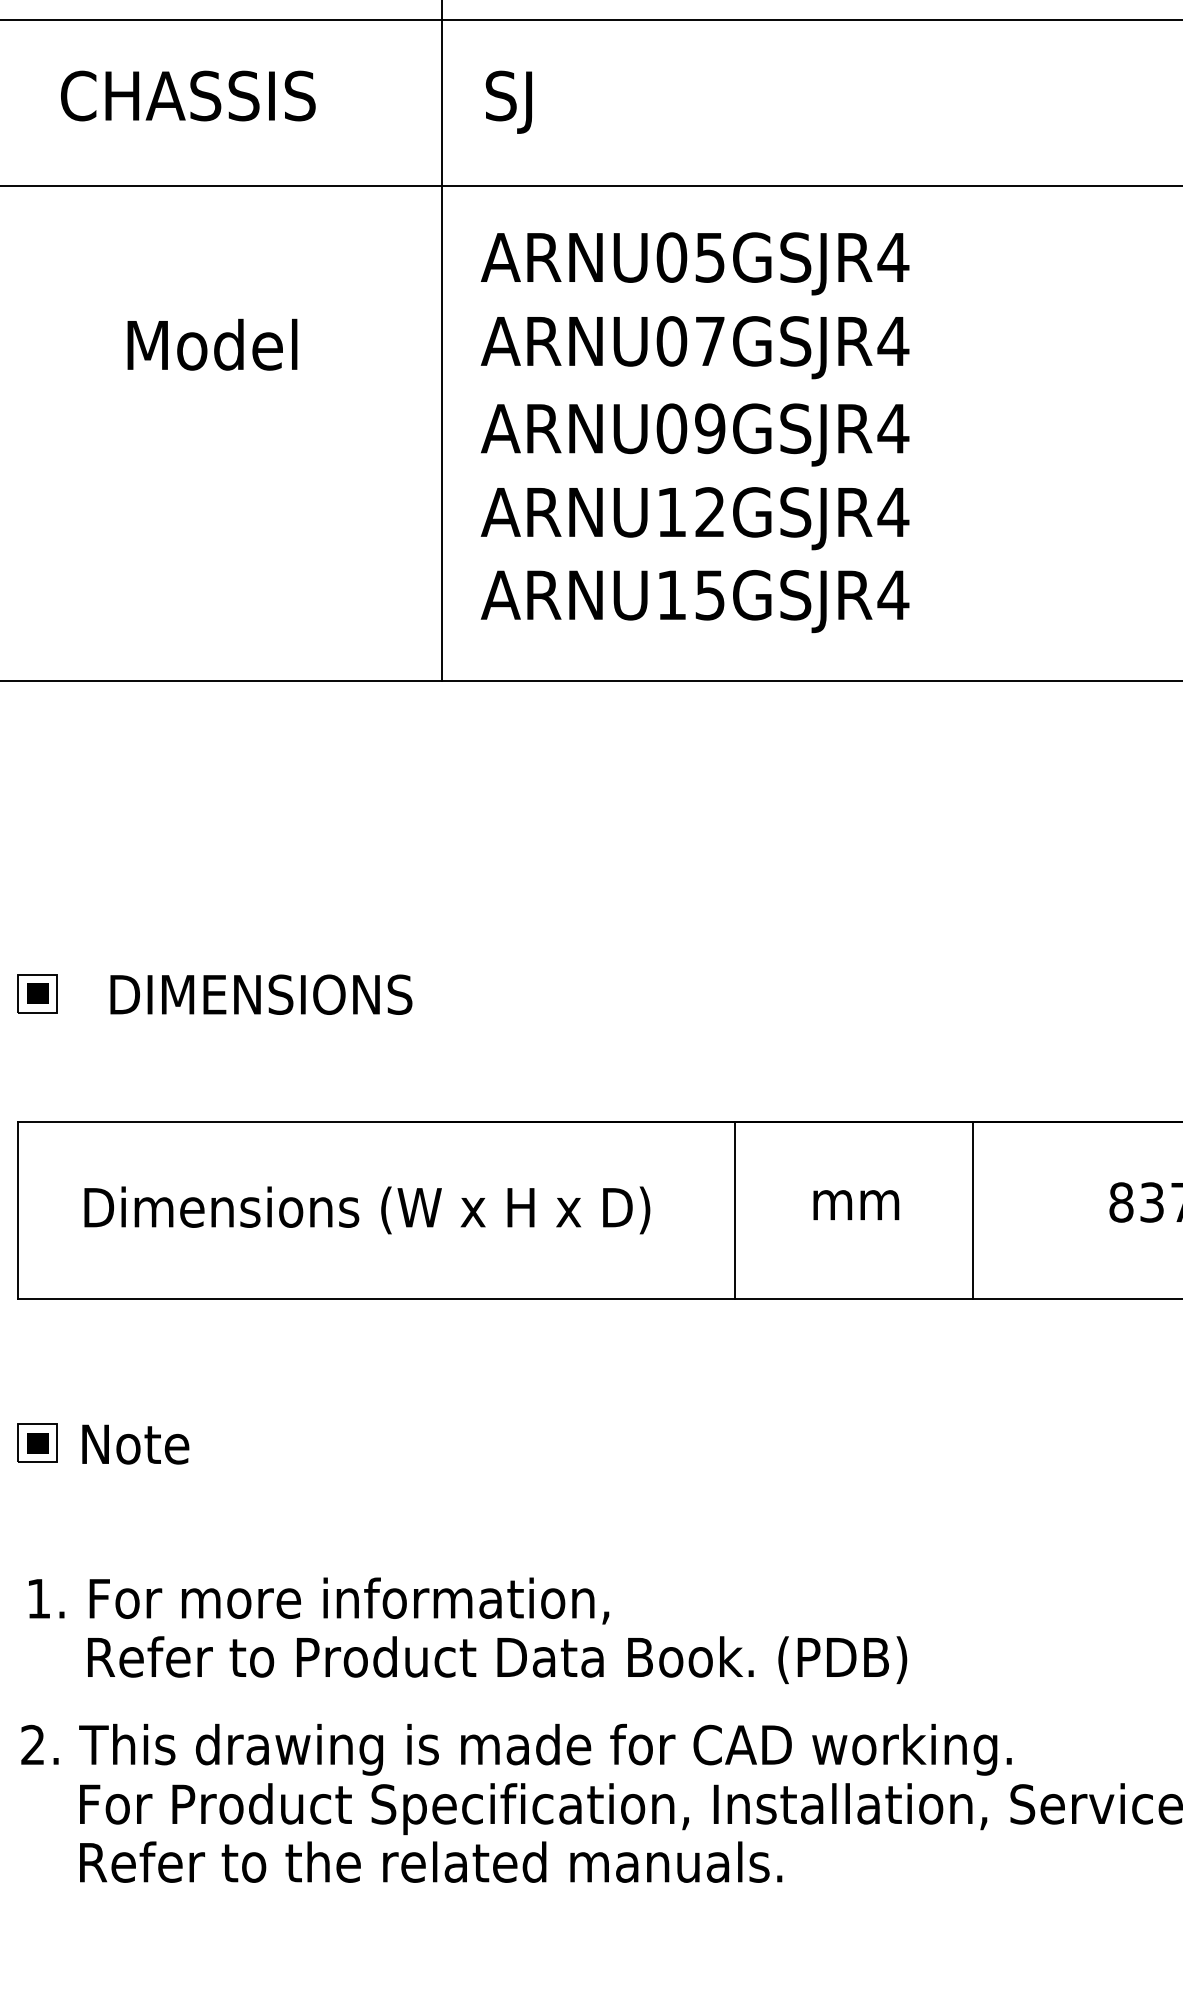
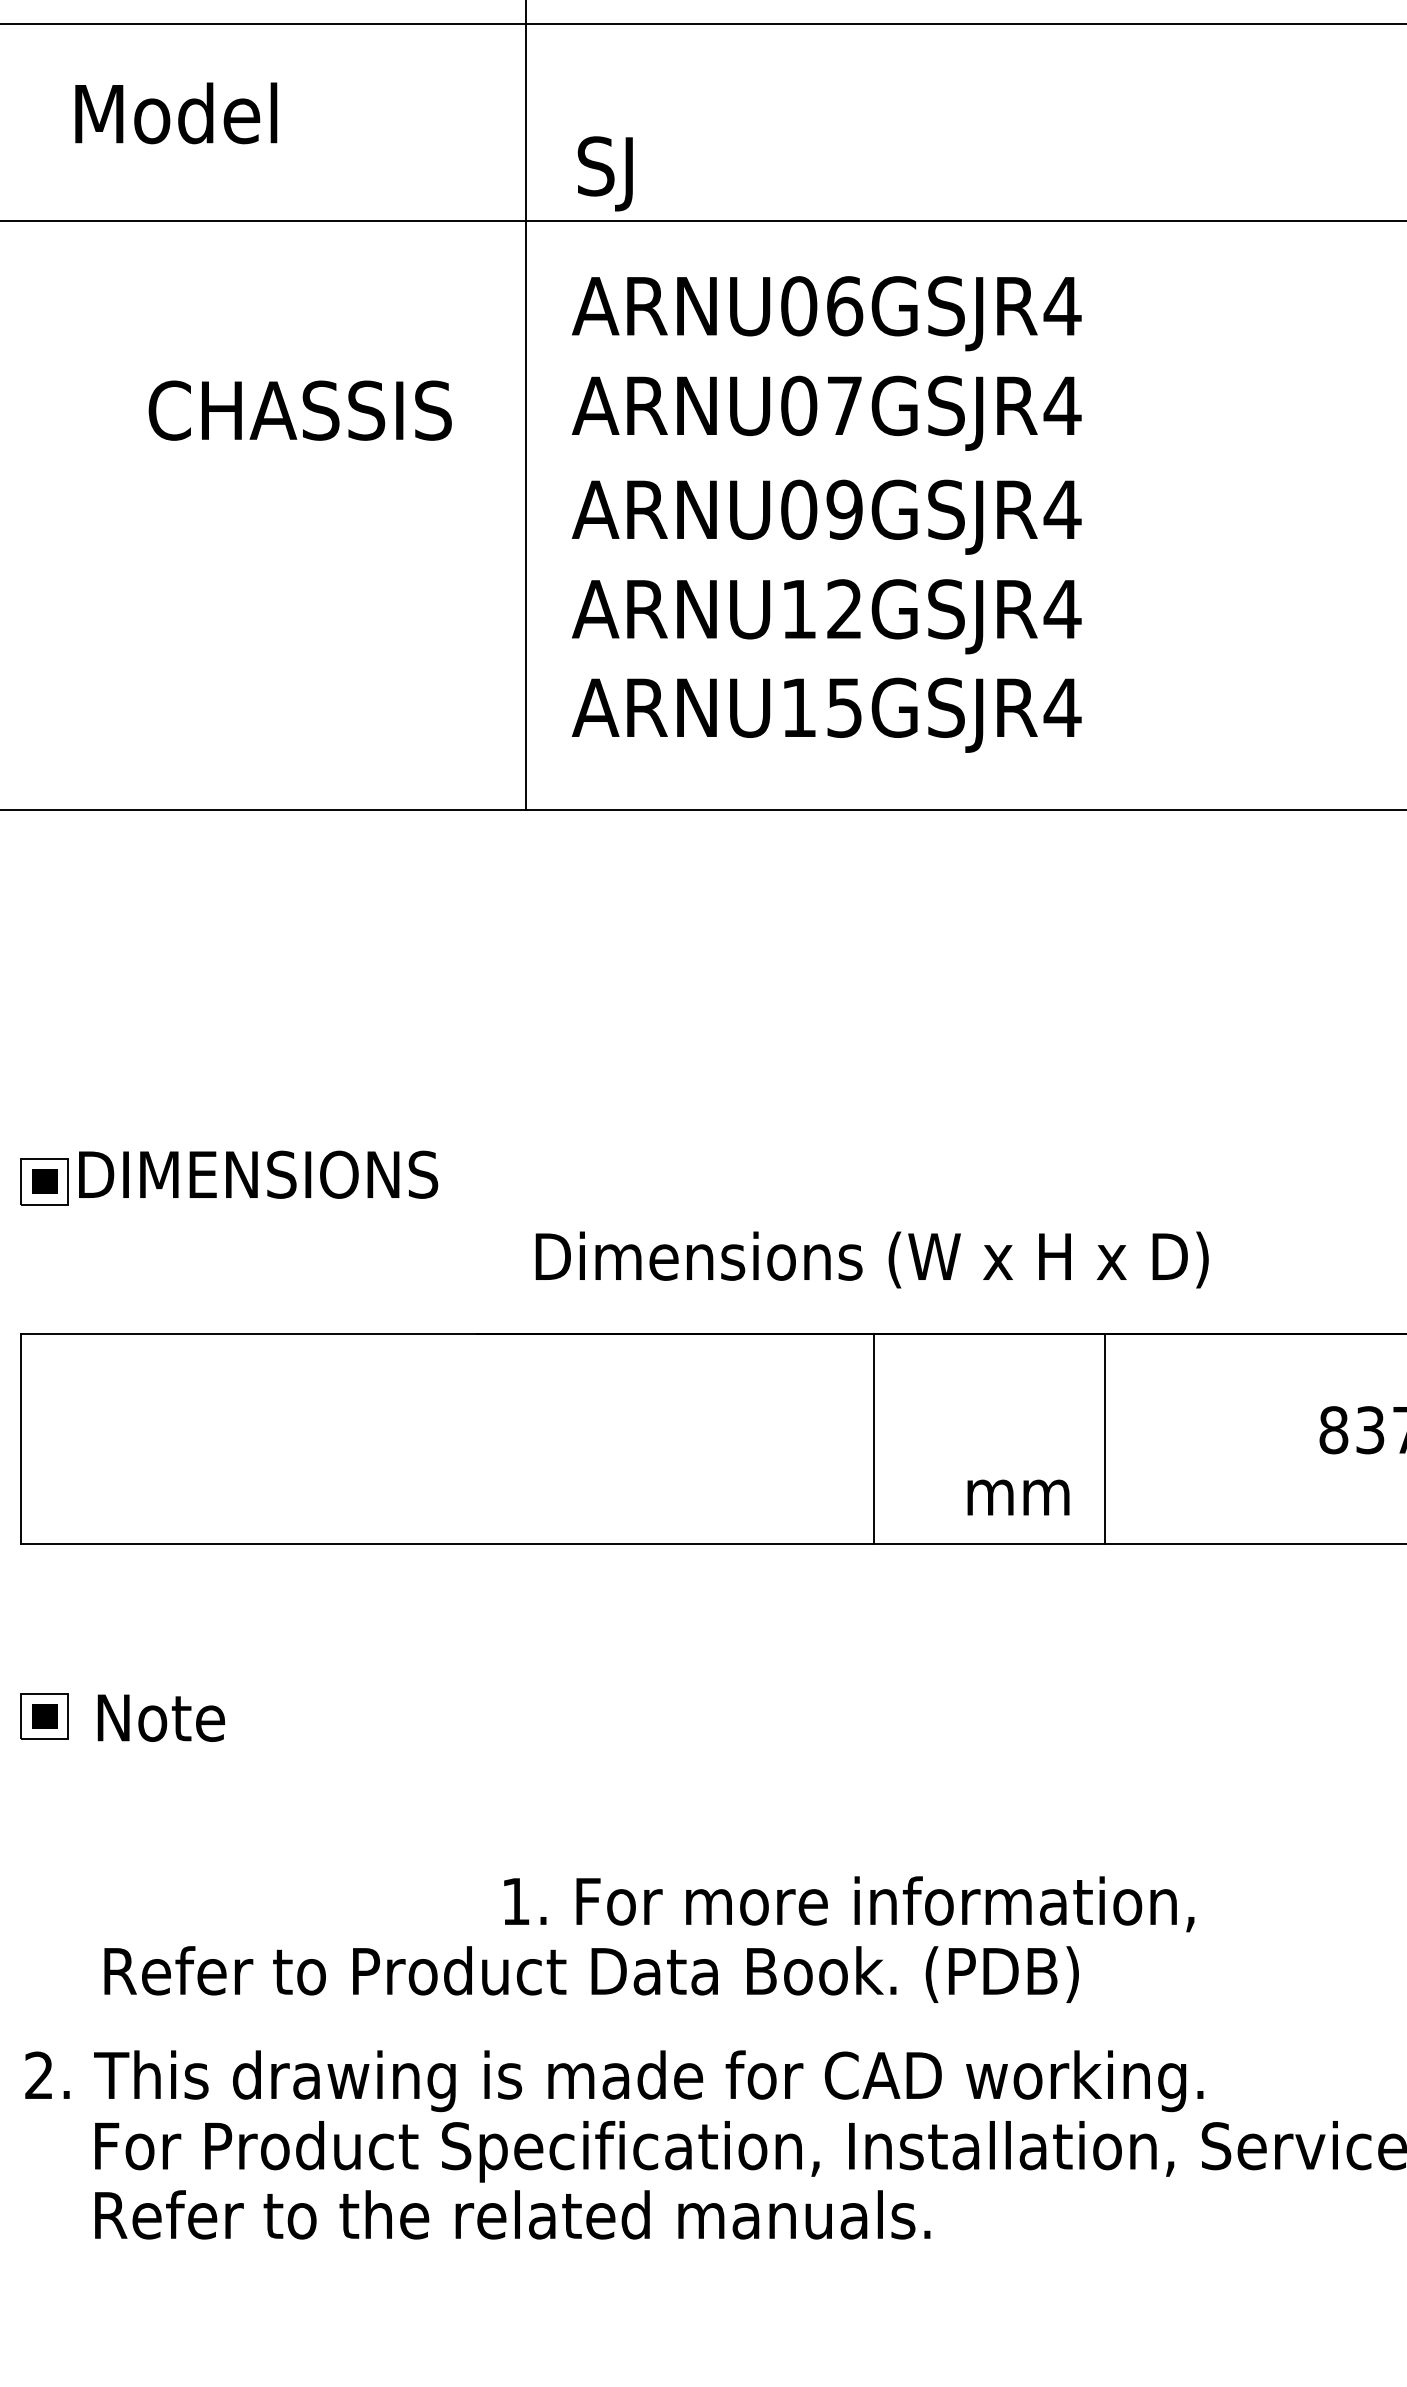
text: (188, 95) -> (224, 113), CHASSIS -> Model
text: (508, 101) -> (604, 172), moved
text: (710, 257) -> (845, 306), ARNU05GSJR4 -> ARNU06GSJR4
text: (252, 344) -> (300, 409), Model -> CHASSIS
text: (261, 994) -> (258, 1174), moved
text: (856, 1205) -> (1018, 1498), moved
line: (973, 1209) -> (1105, 1438), moved
text: (367, 1210) -> (872, 1260), moved
text: (319, 1600) -> (849, 1903), moved

